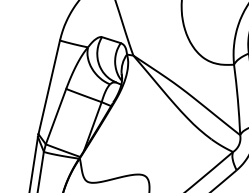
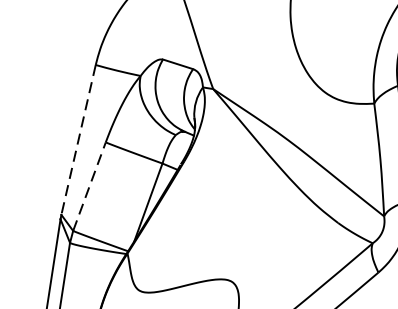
line: (49, 87) -> (78, 140), solid -> dashed
line: (56, 116) -> (90, 186), solid -> dashed

